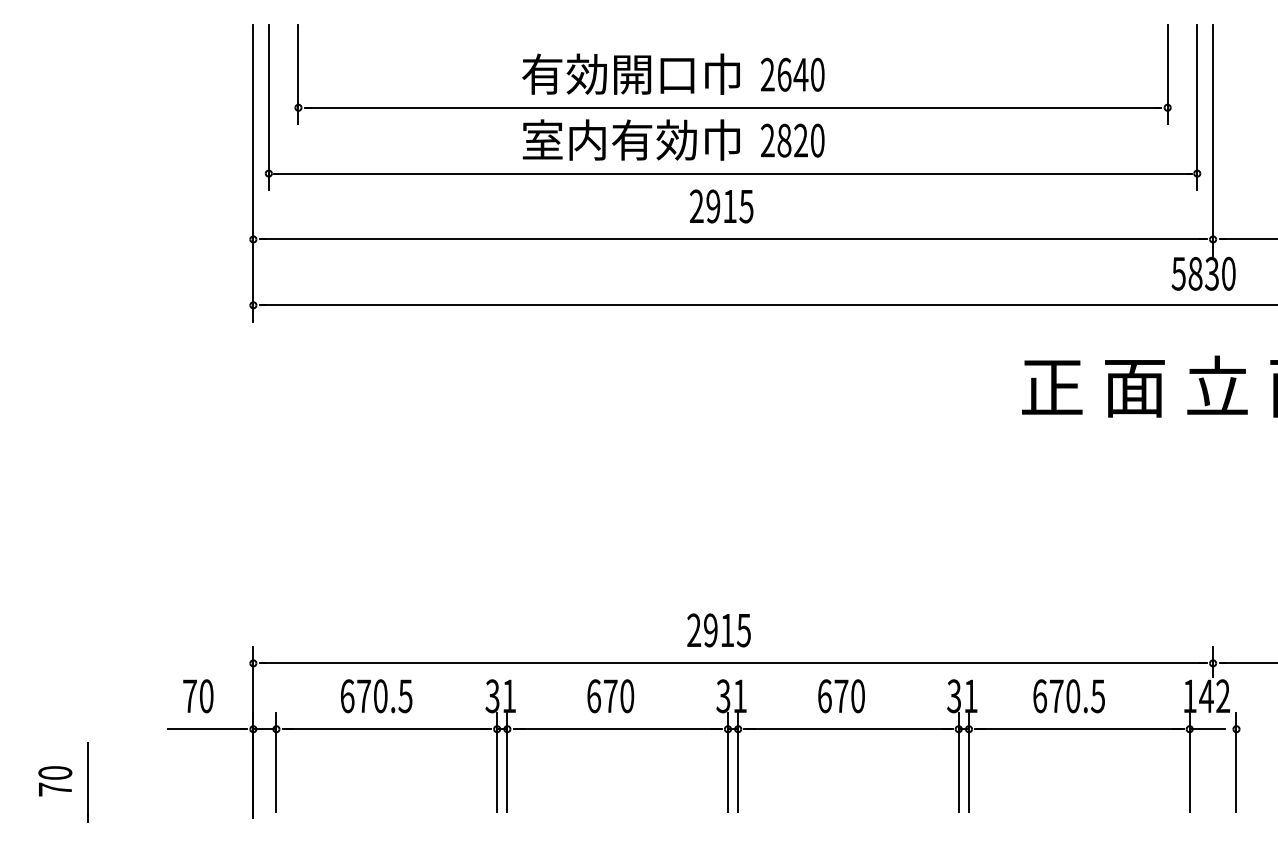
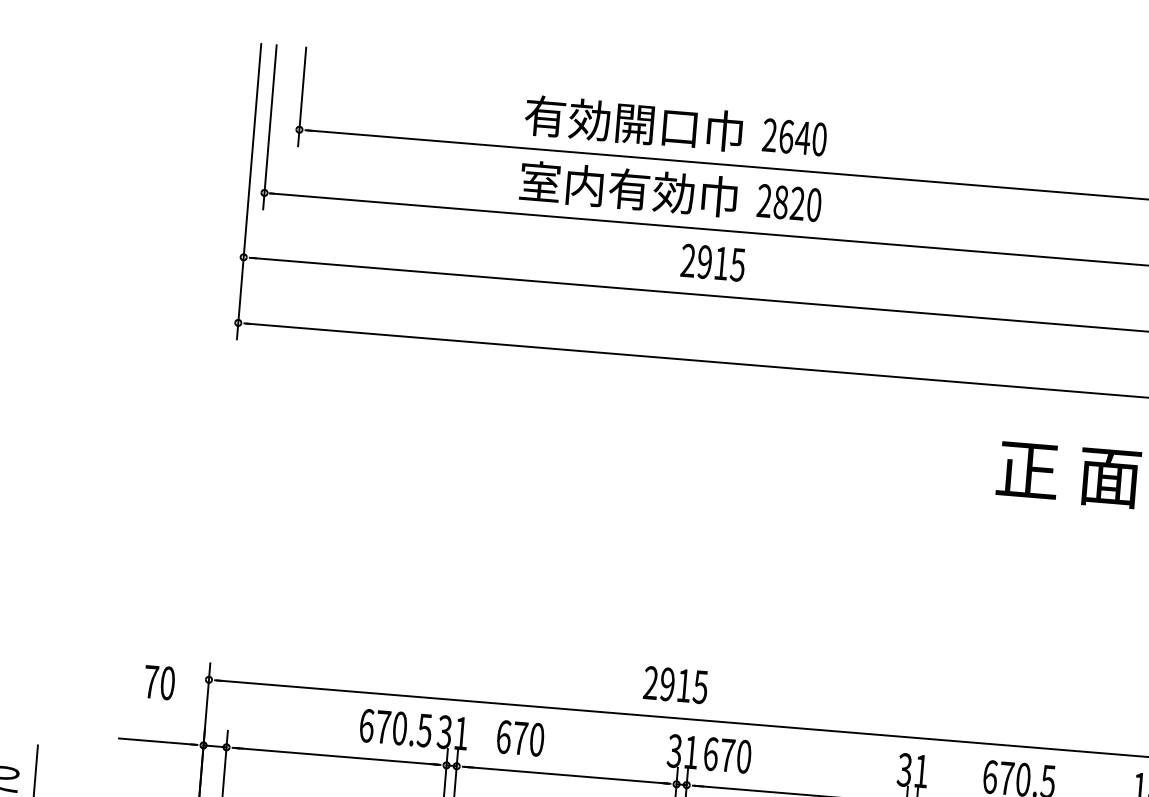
text: (198, 696) -> (159, 682), moved
text: (376, 696) -> (395, 728), moved
text: (610, 696) -> (520, 738), moved
text: (841, 696) -> (727, 755), moved

